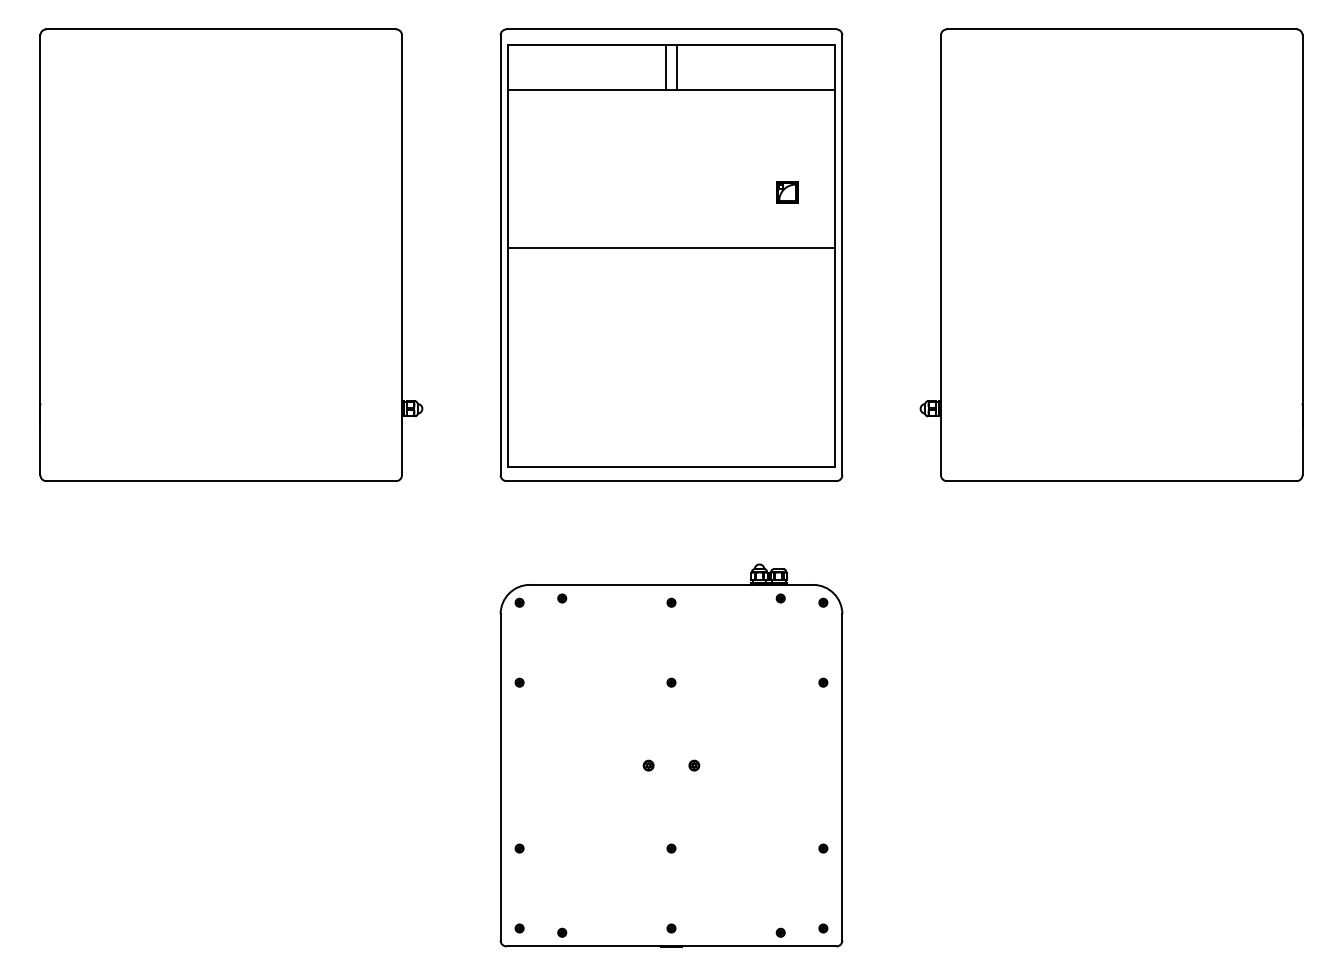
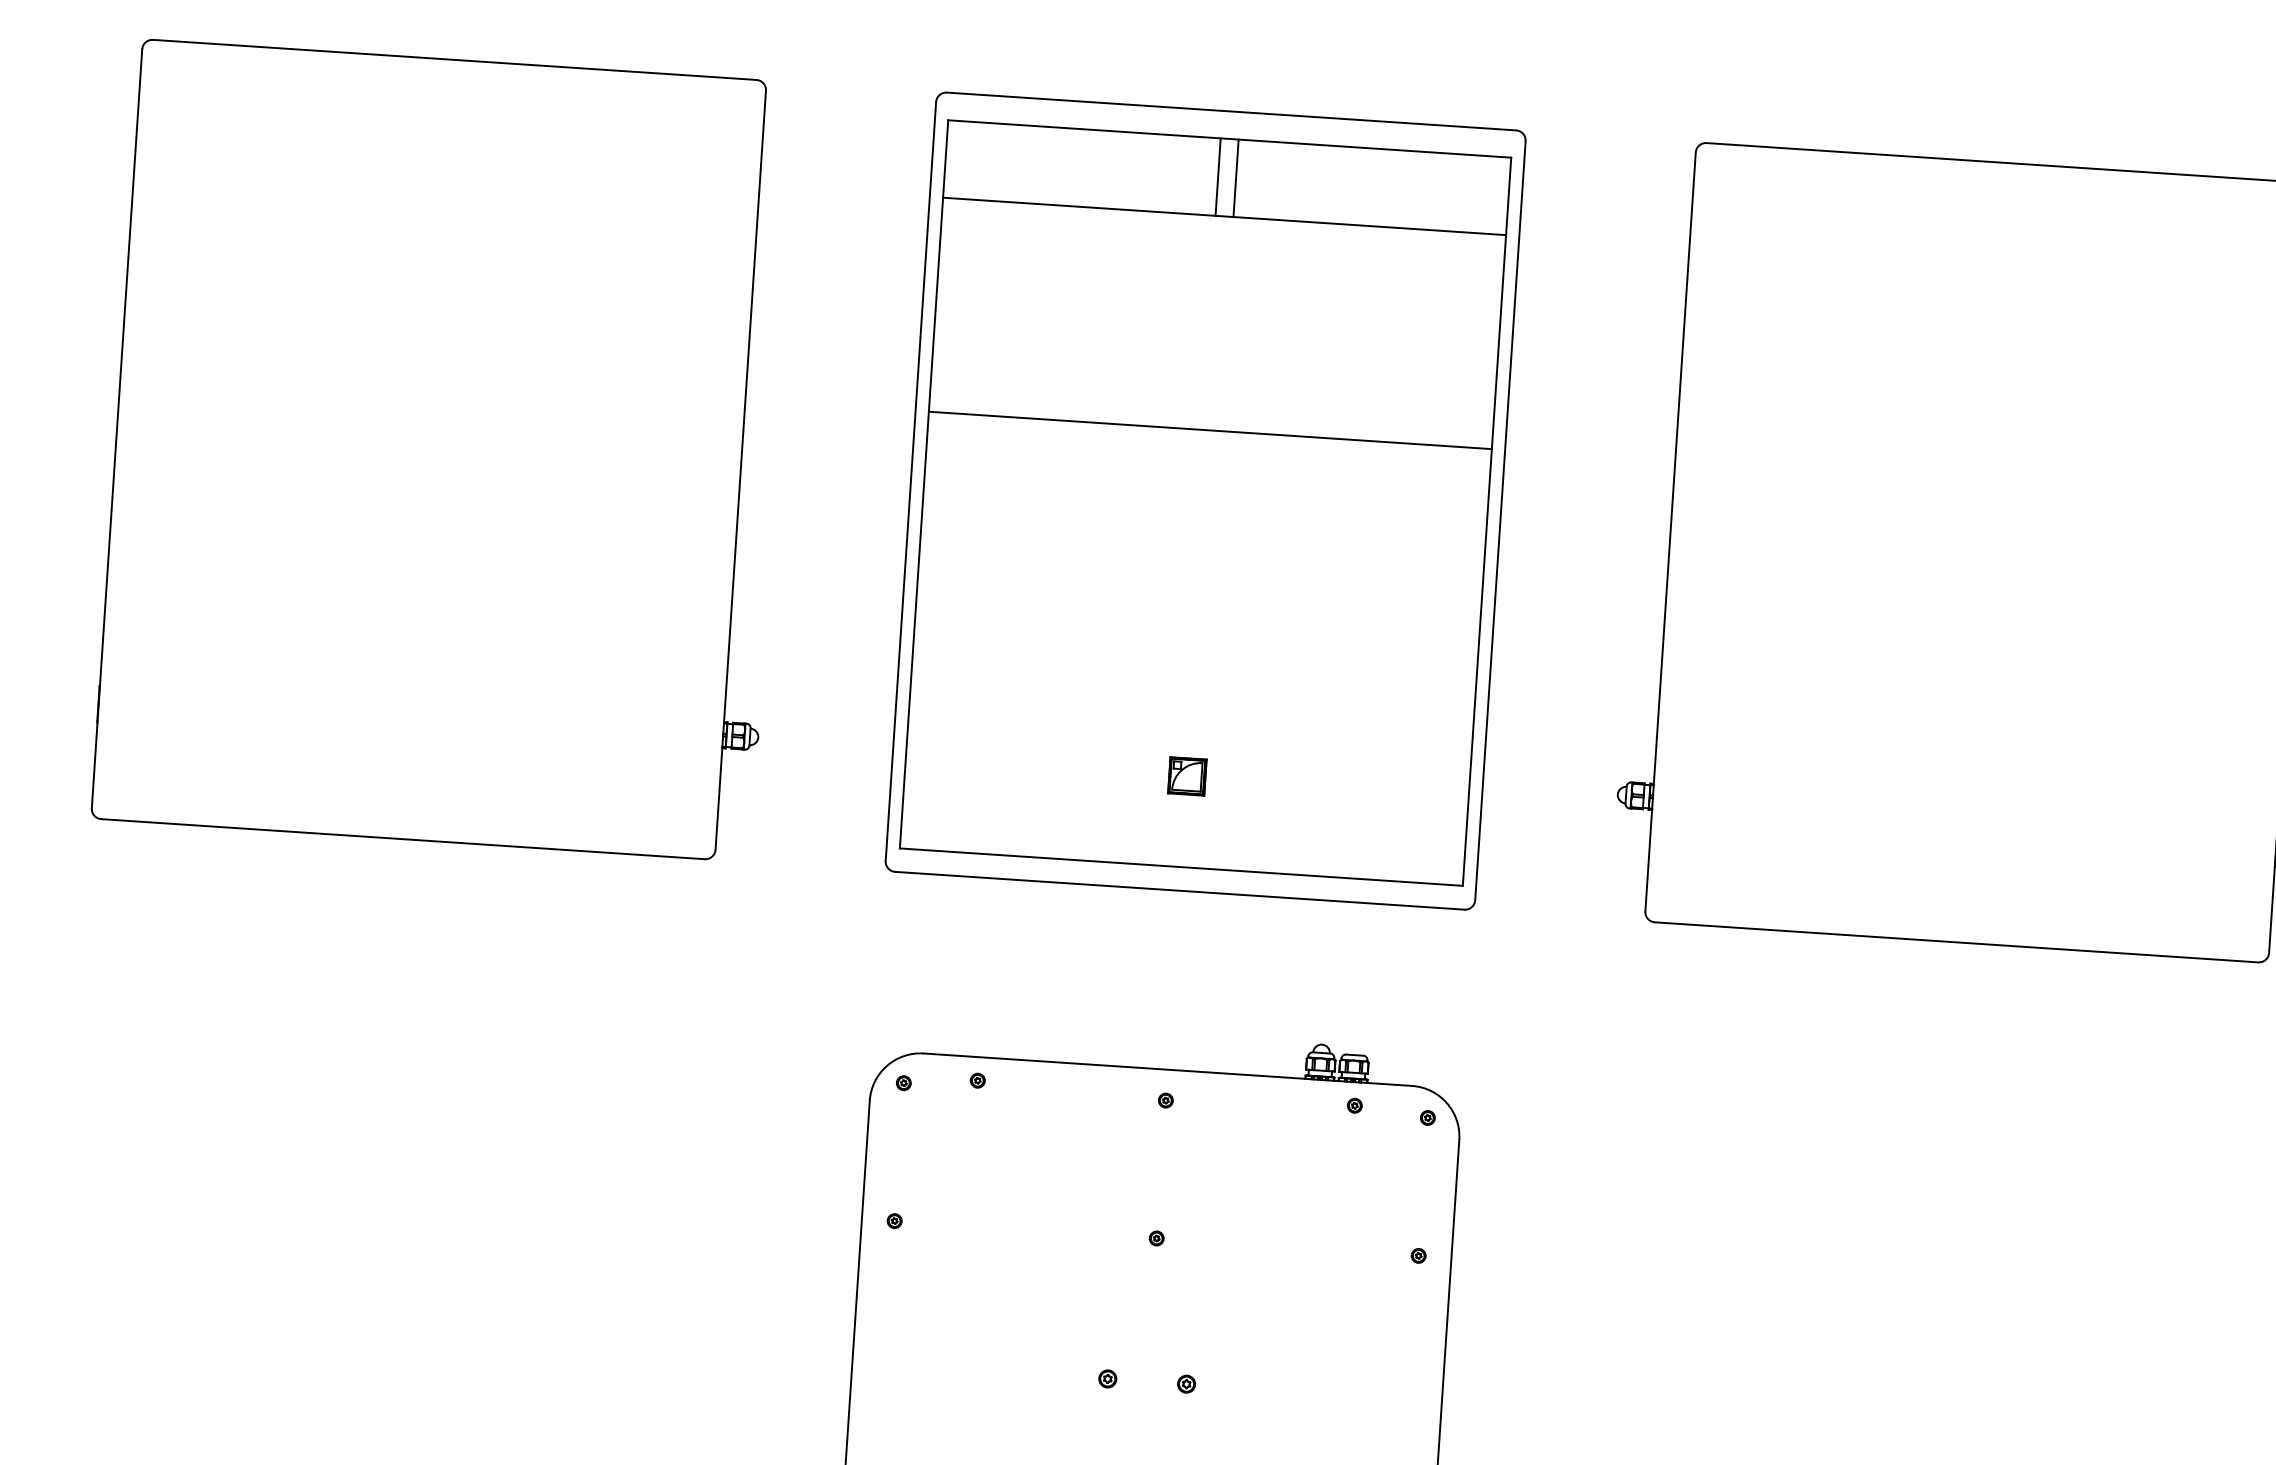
part: (787, 192) -> (1187, 775), moved
line: (671, 248) -> (1210, 430), moved

